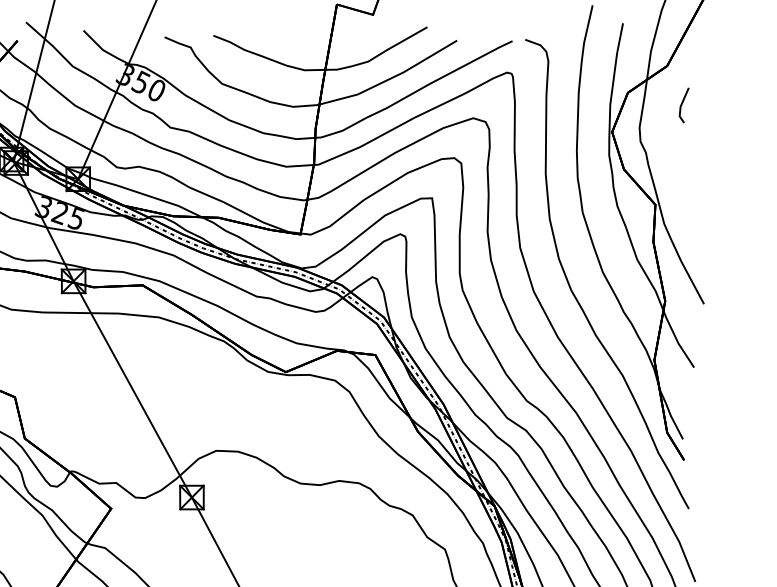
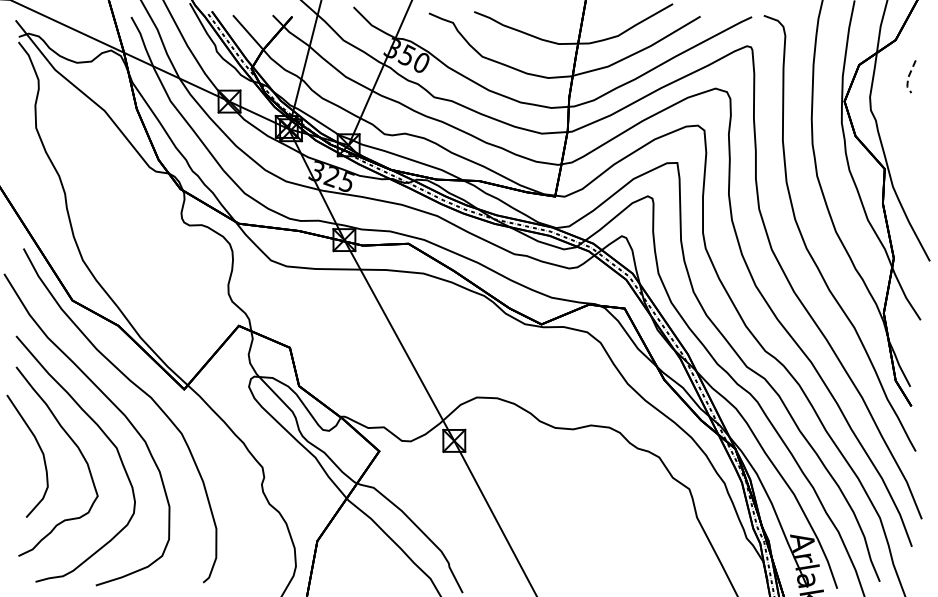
line: (680, 106) -> (908, 77), solid -> dashed

